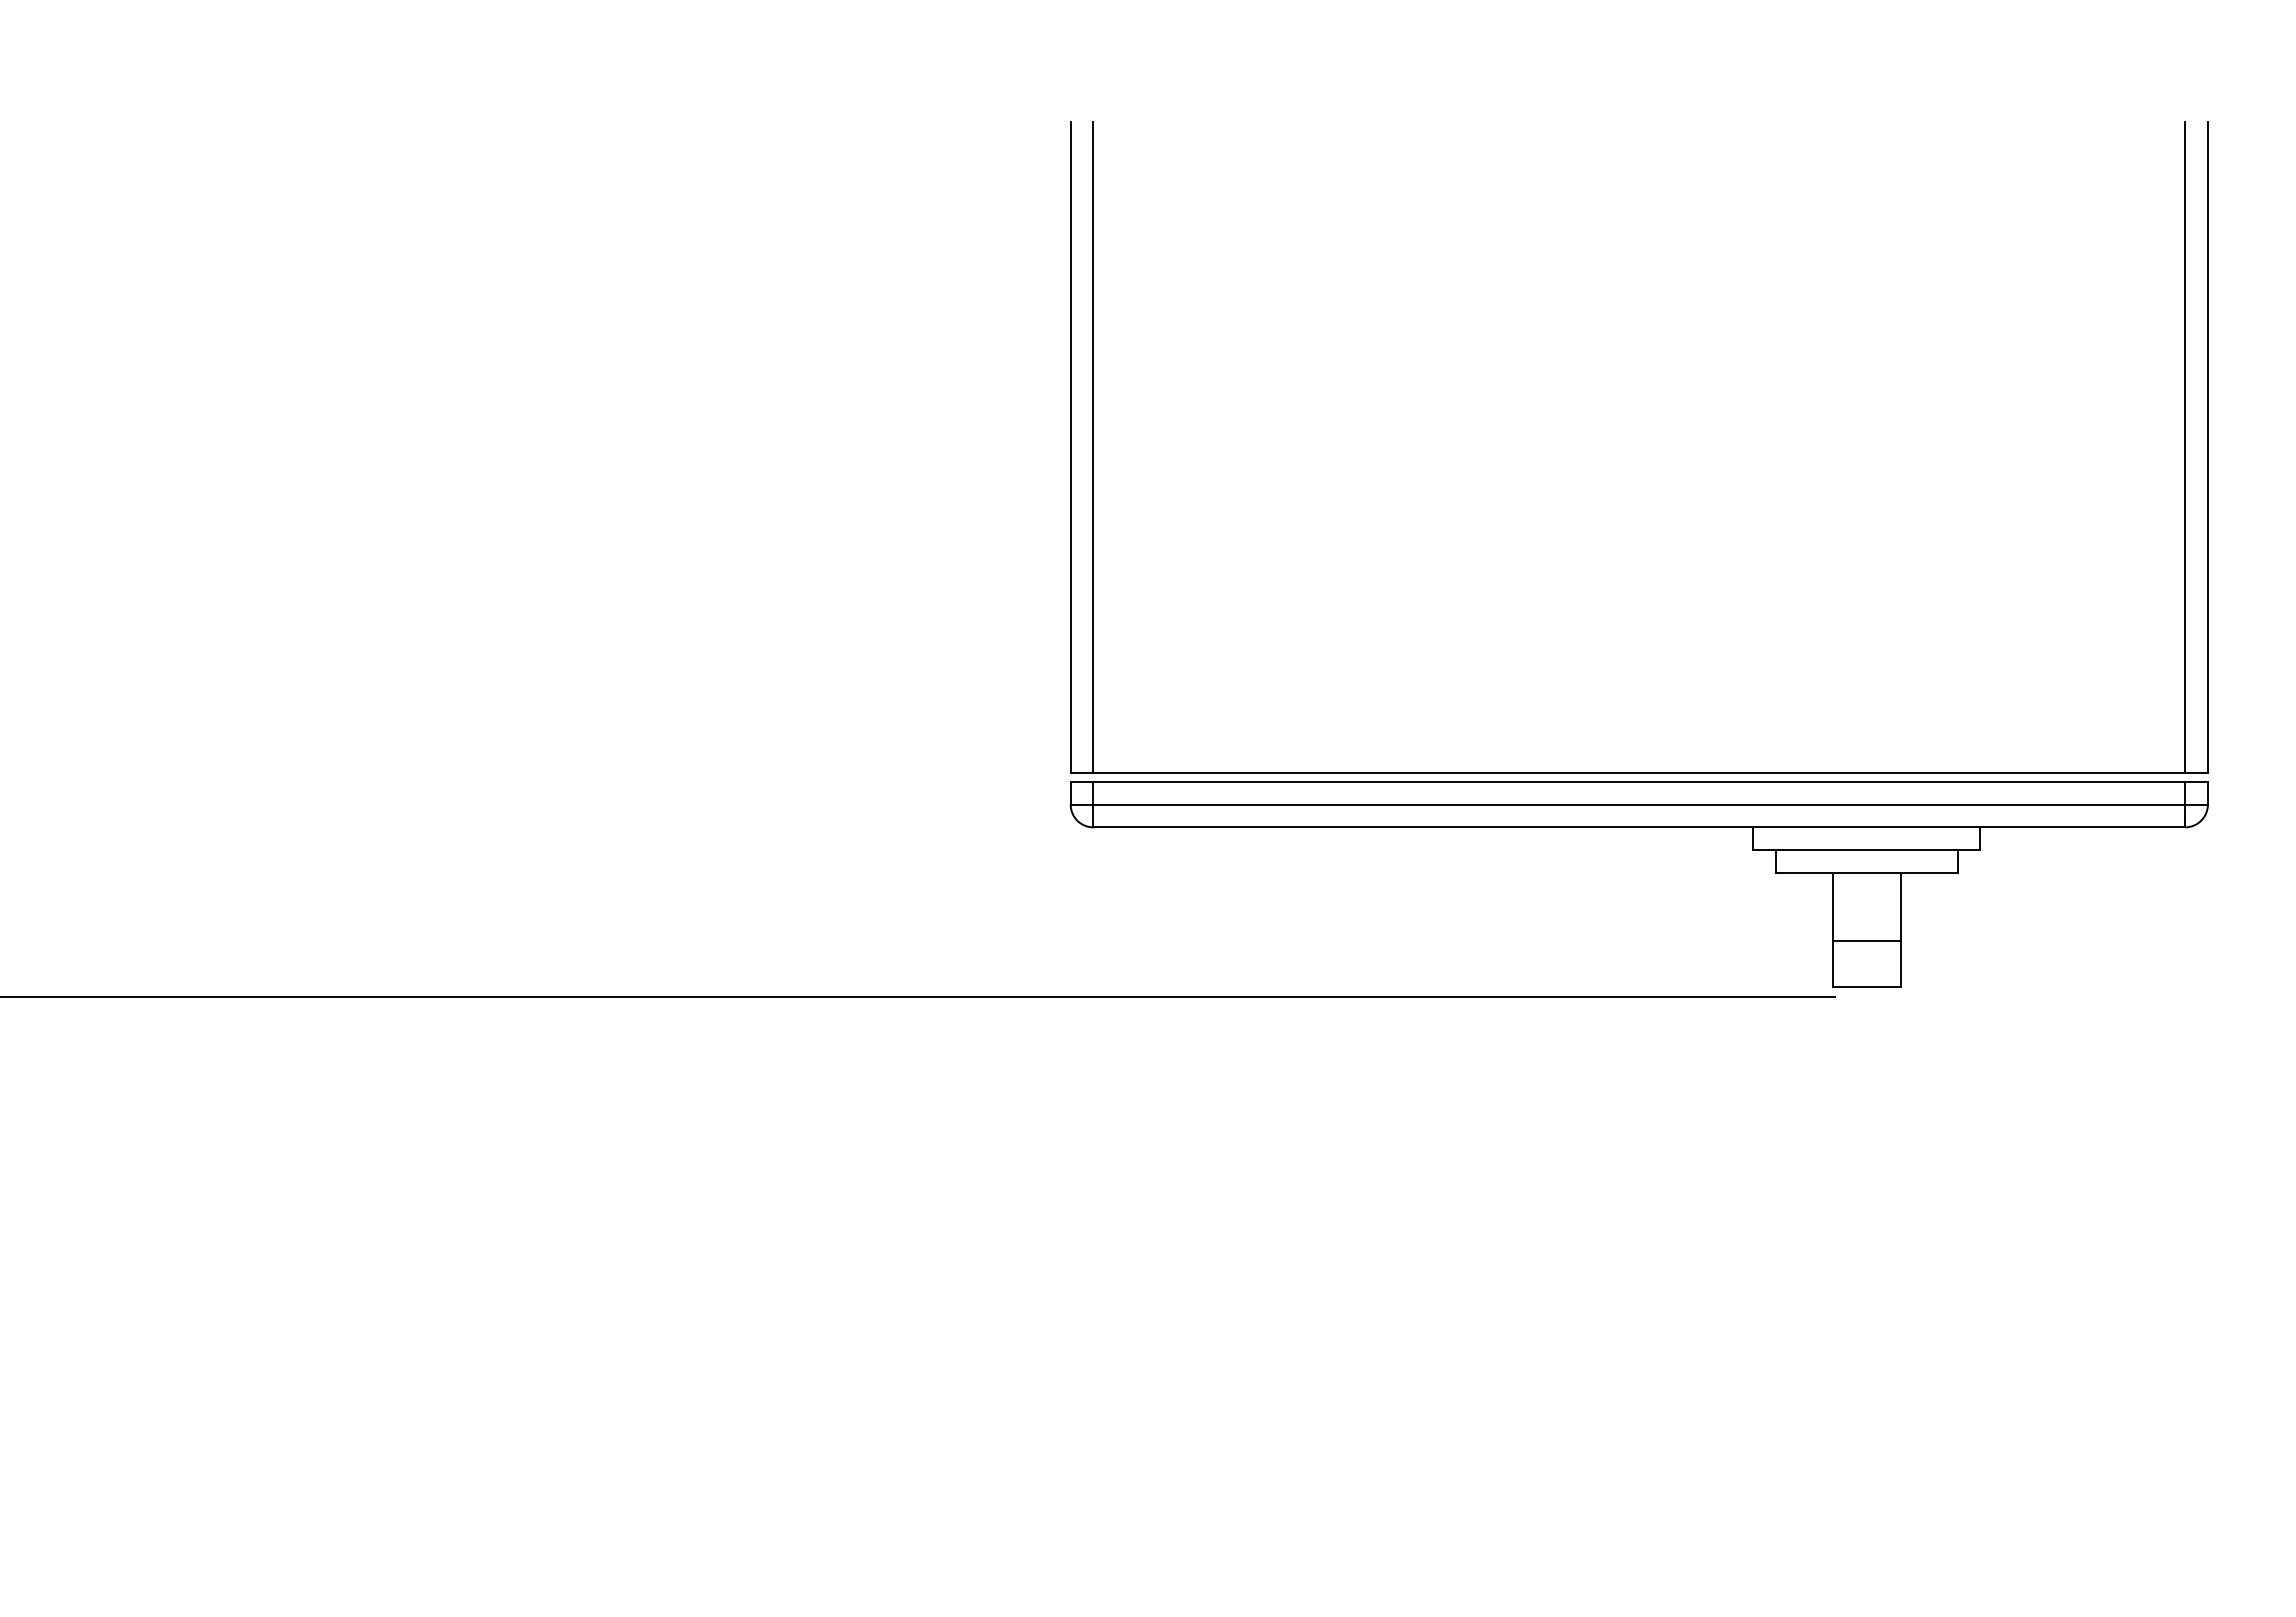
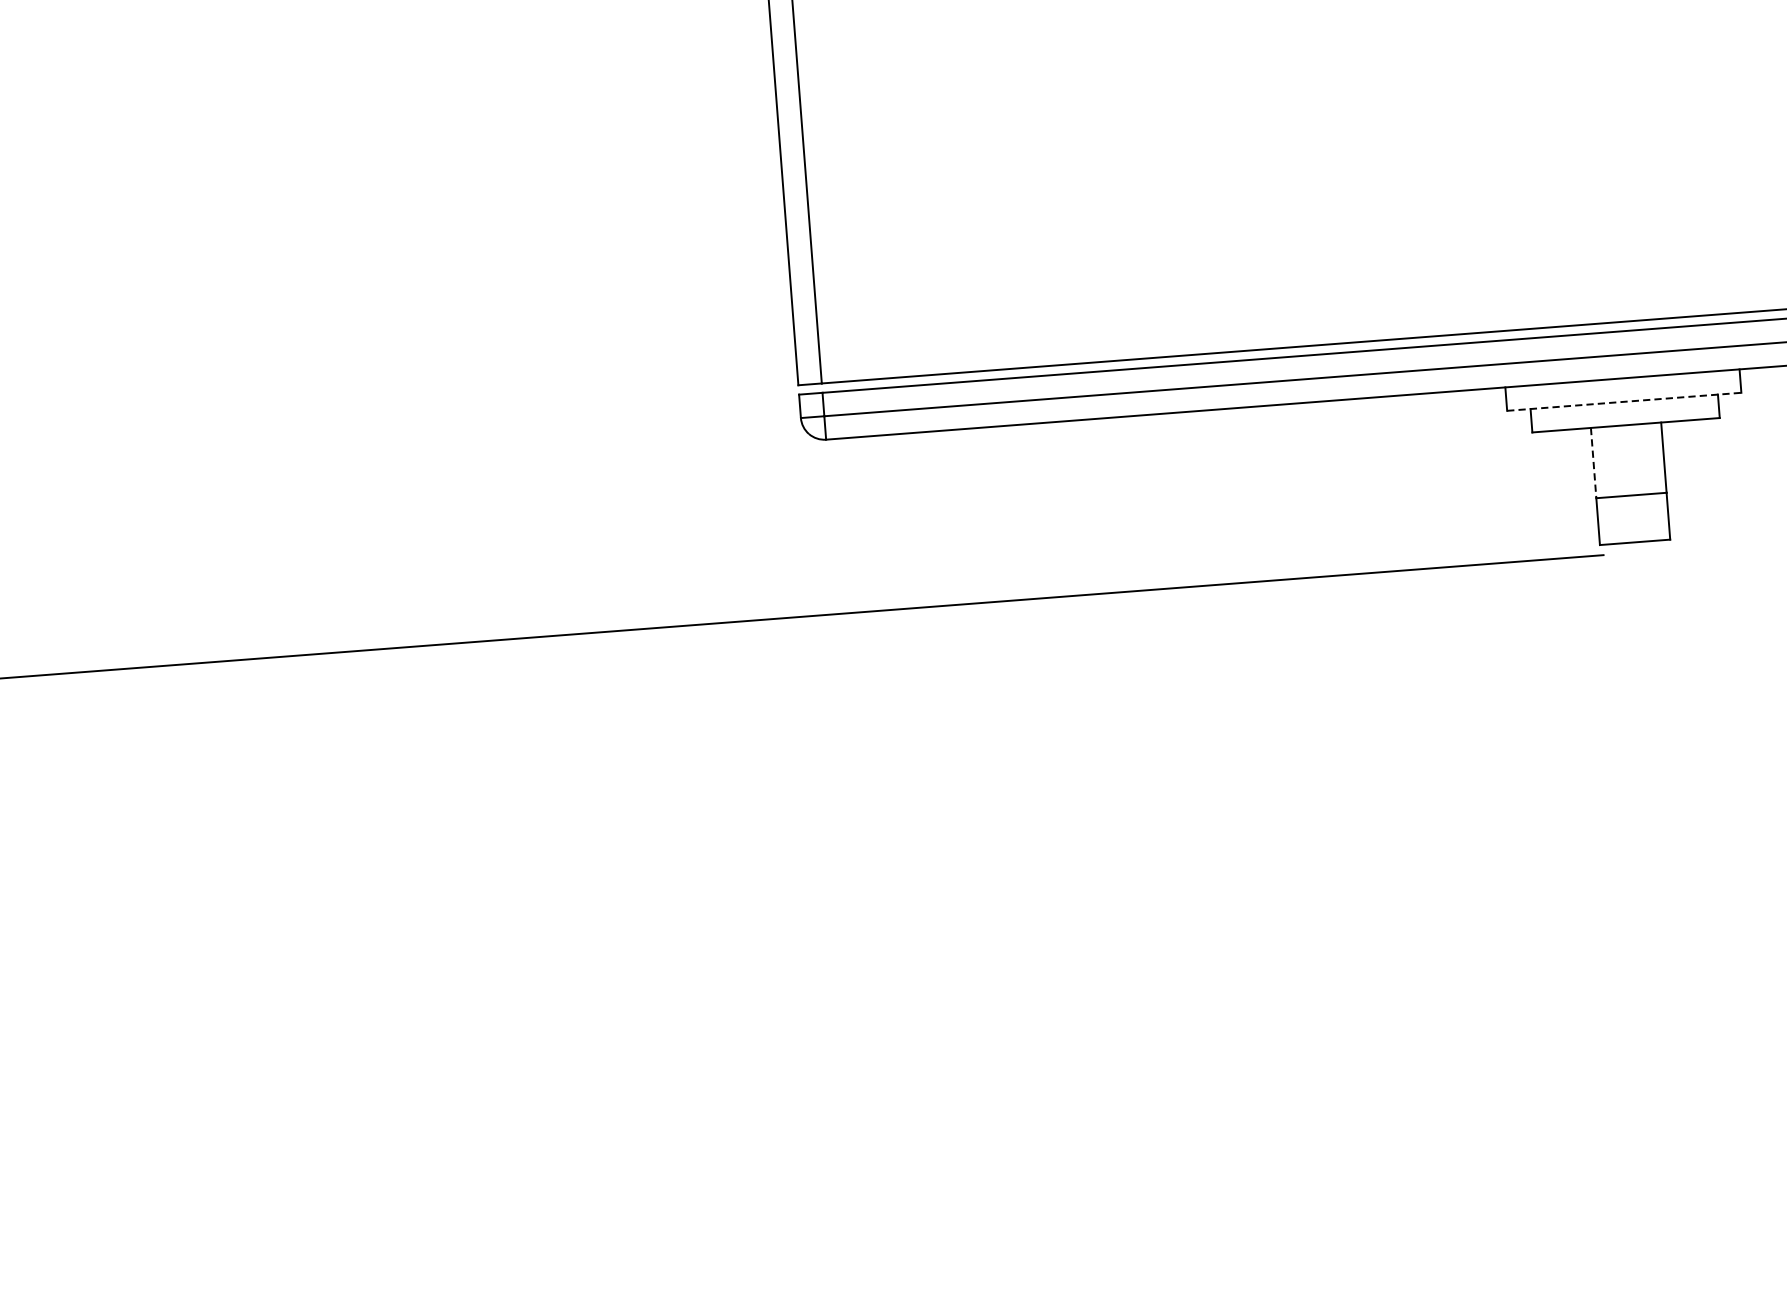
line: (1866, 850) -> (1624, 402), solid -> dashed
line: (1832, 907) -> (1593, 463), solid -> dashed

